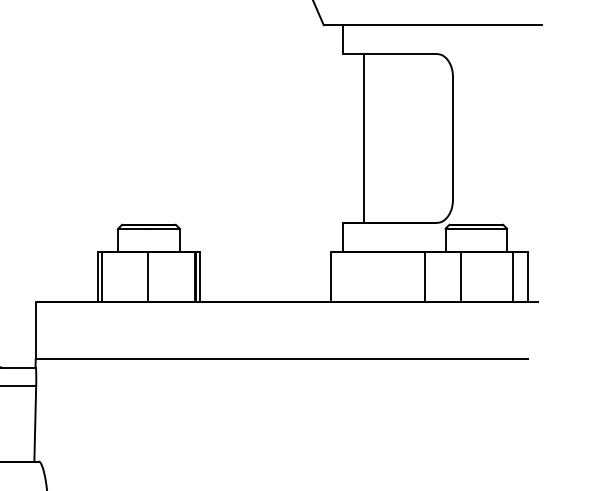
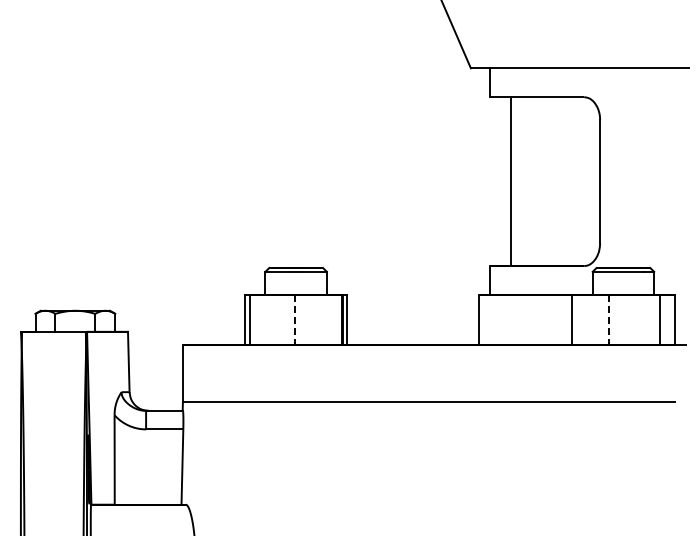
line: (148, 276) -> (295, 319), solid -> dashed
line: (461, 276) -> (608, 319), solid -> dashed

